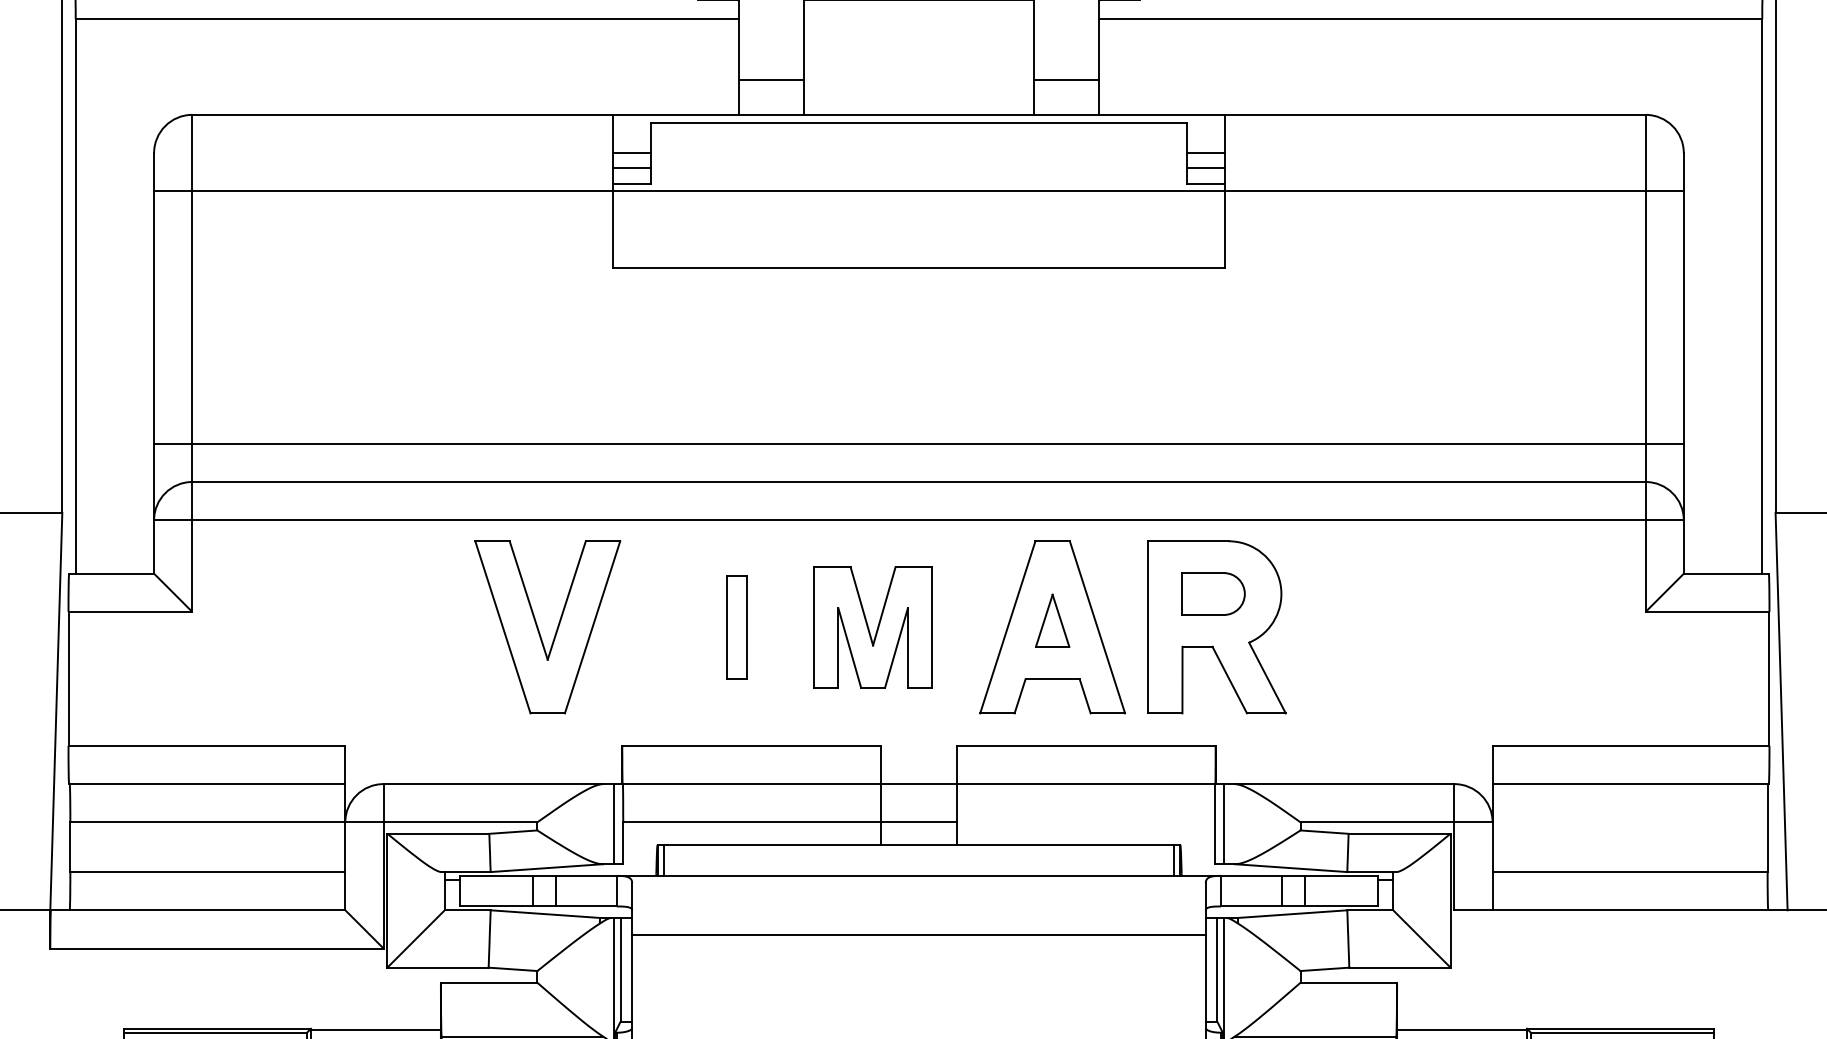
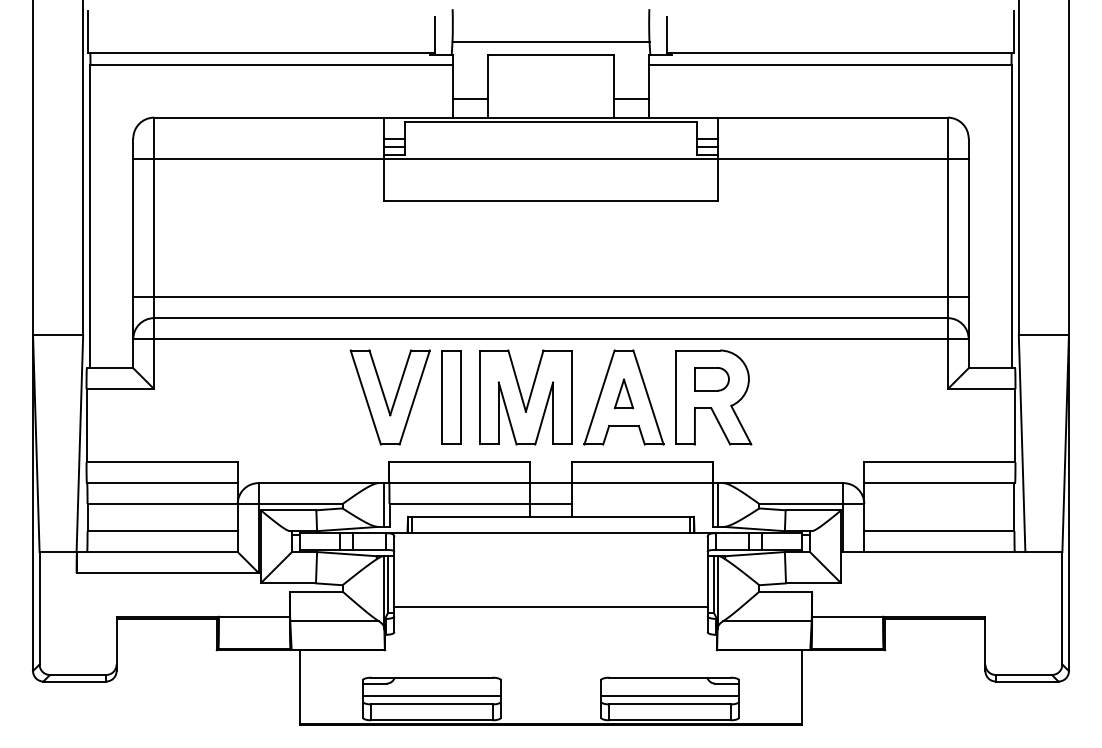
part: (546, 627) -> (389, 397), moved
part: (736, 627) -> (451, 397), size x1.67
part: (872, 627) -> (525, 397), size x1.43
line: (918, 934) -> (550, 606), moved

